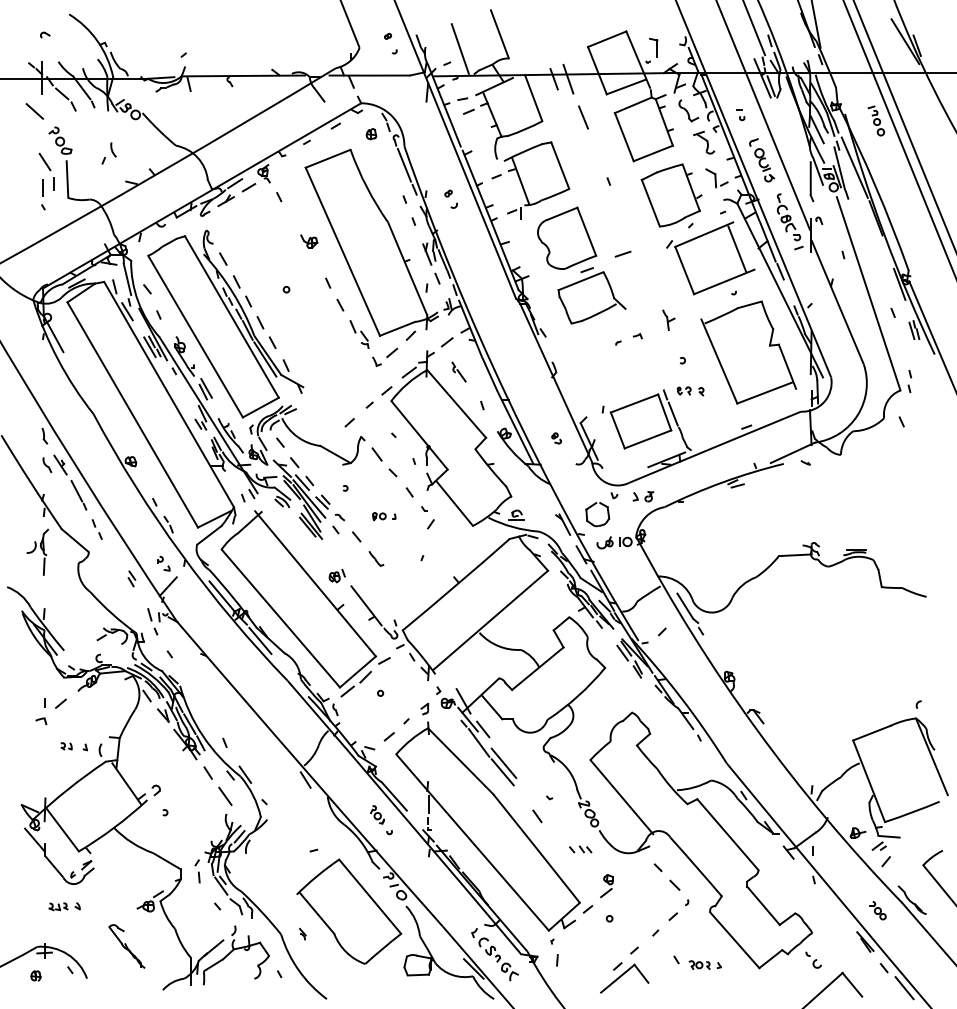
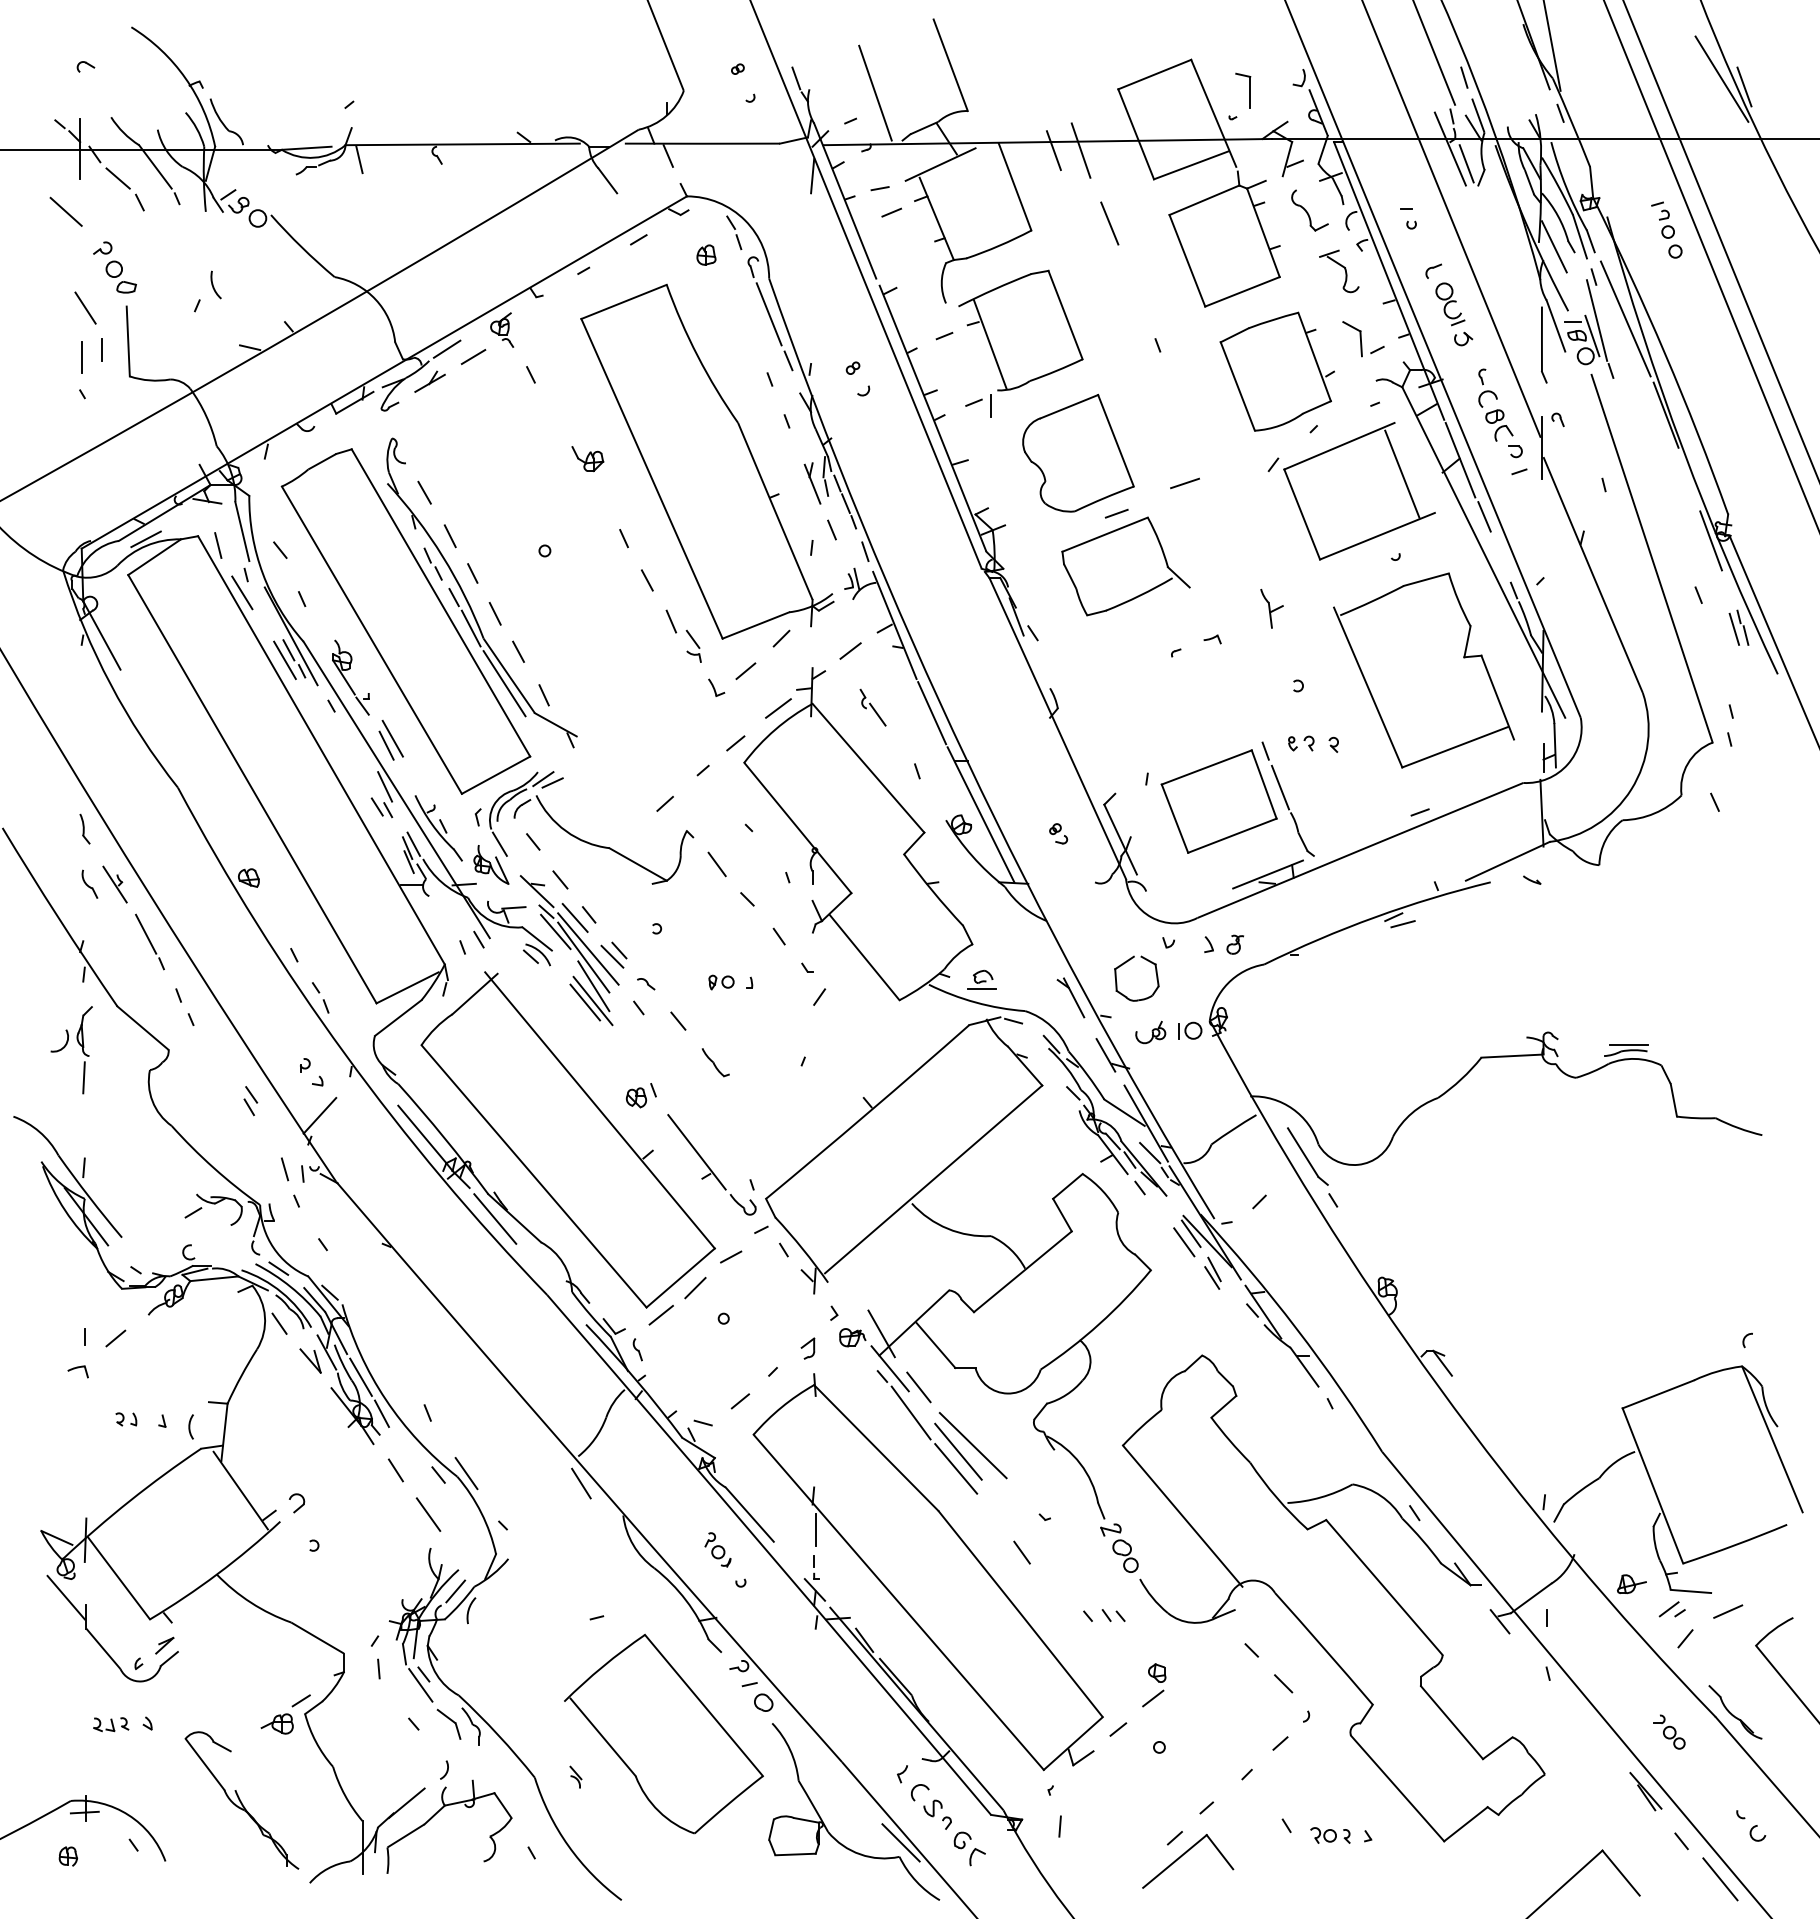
line: (511, 759) -> (972, 1444), added
line: (908, 847) -> (1727, 1611), added
part: (126, 946) -> (240, 1800), size x1.67
part: (813, 959) -> (1750, 1824), moved

